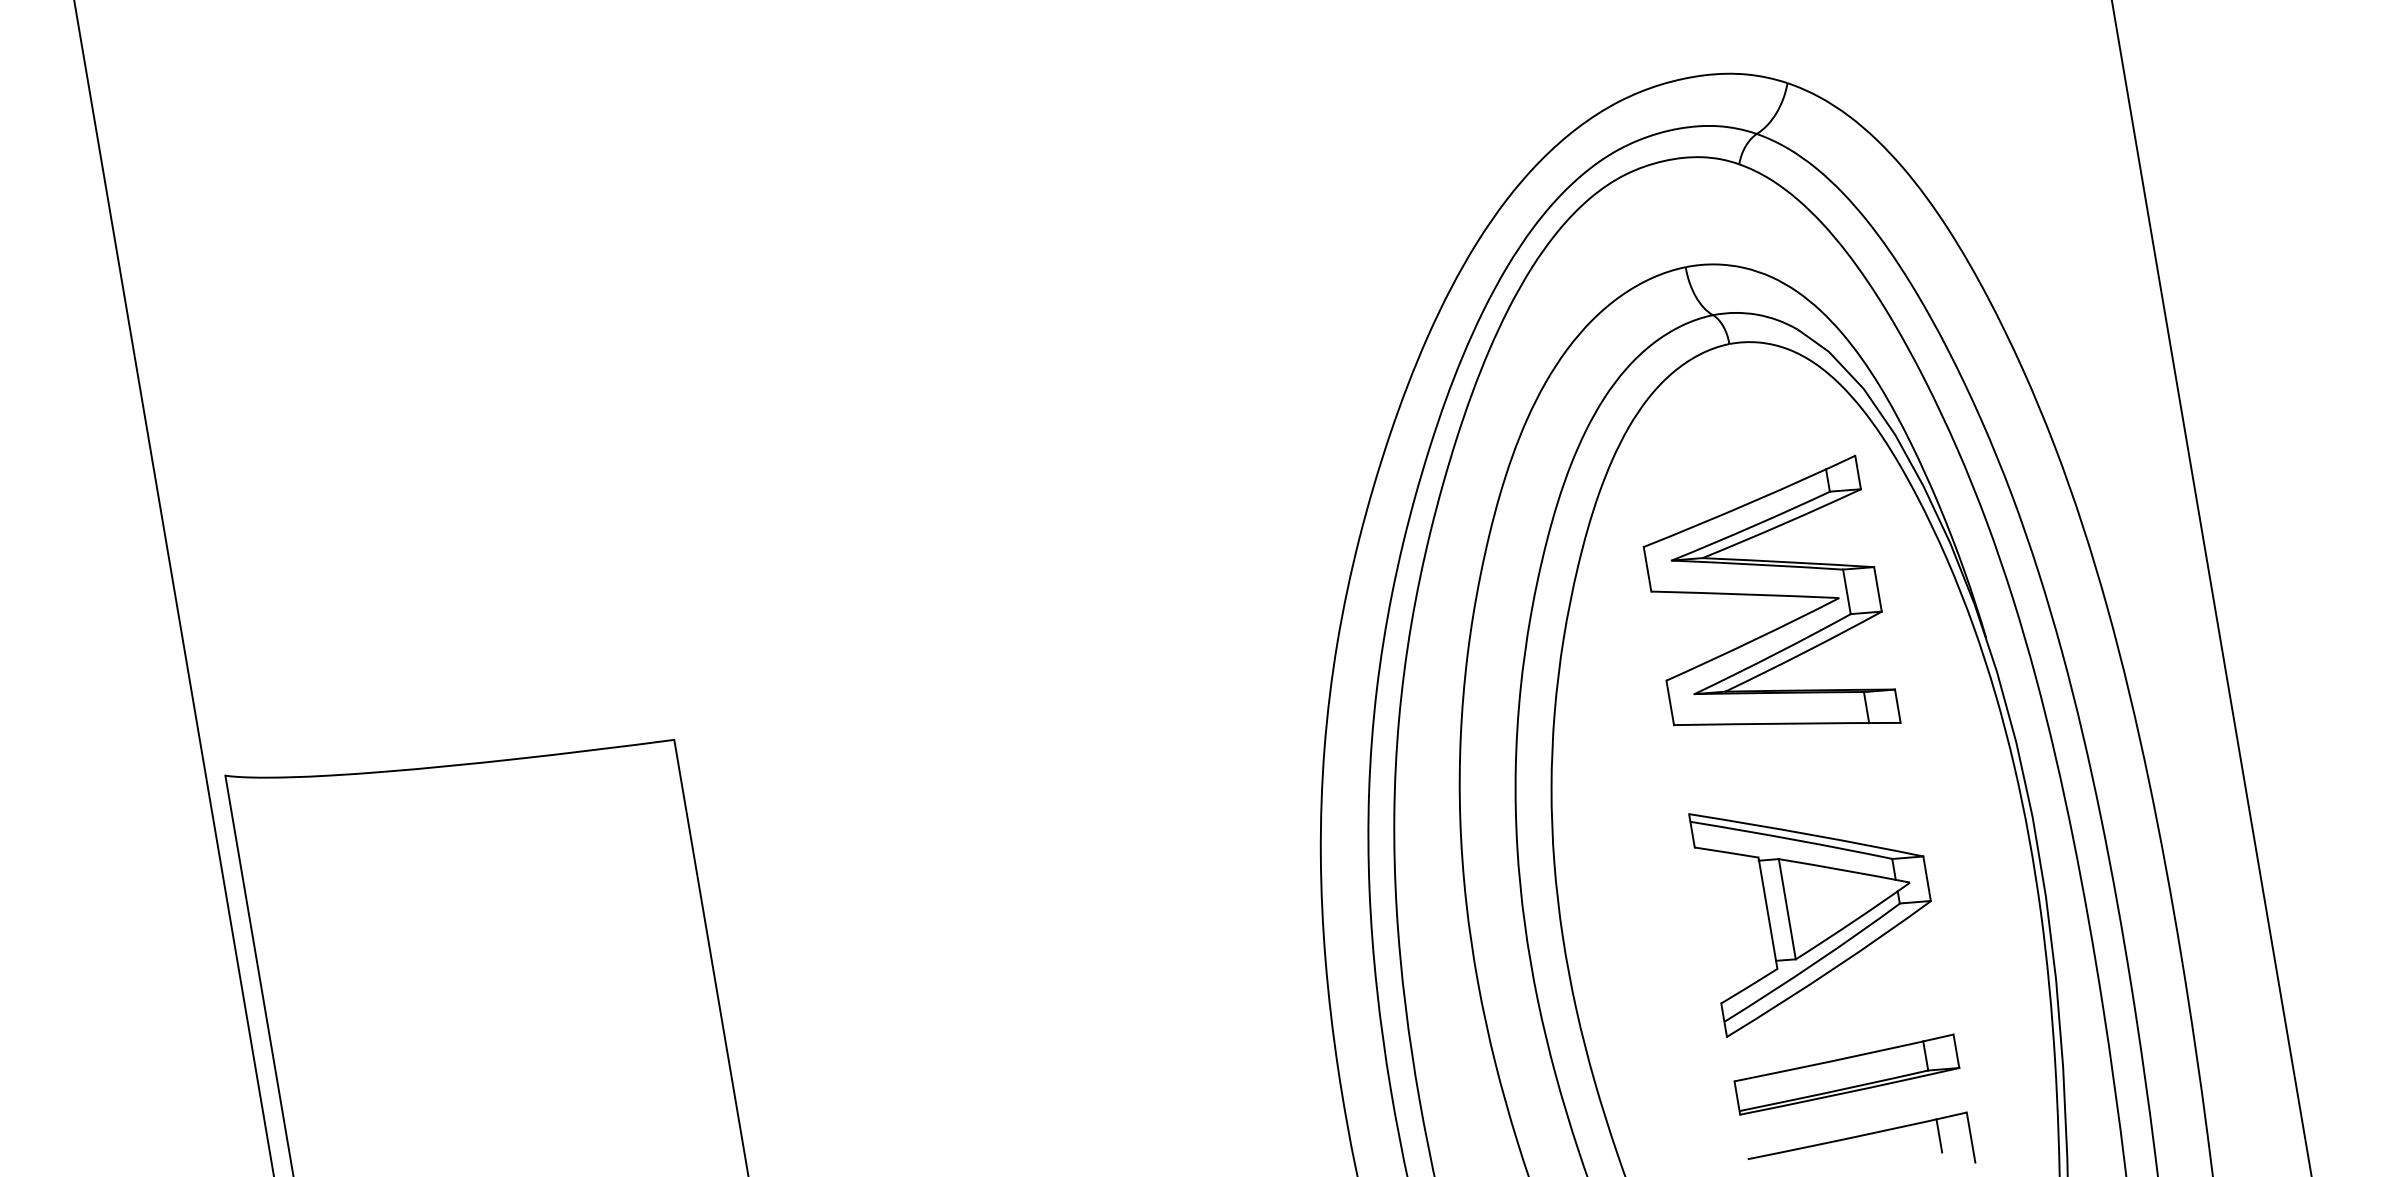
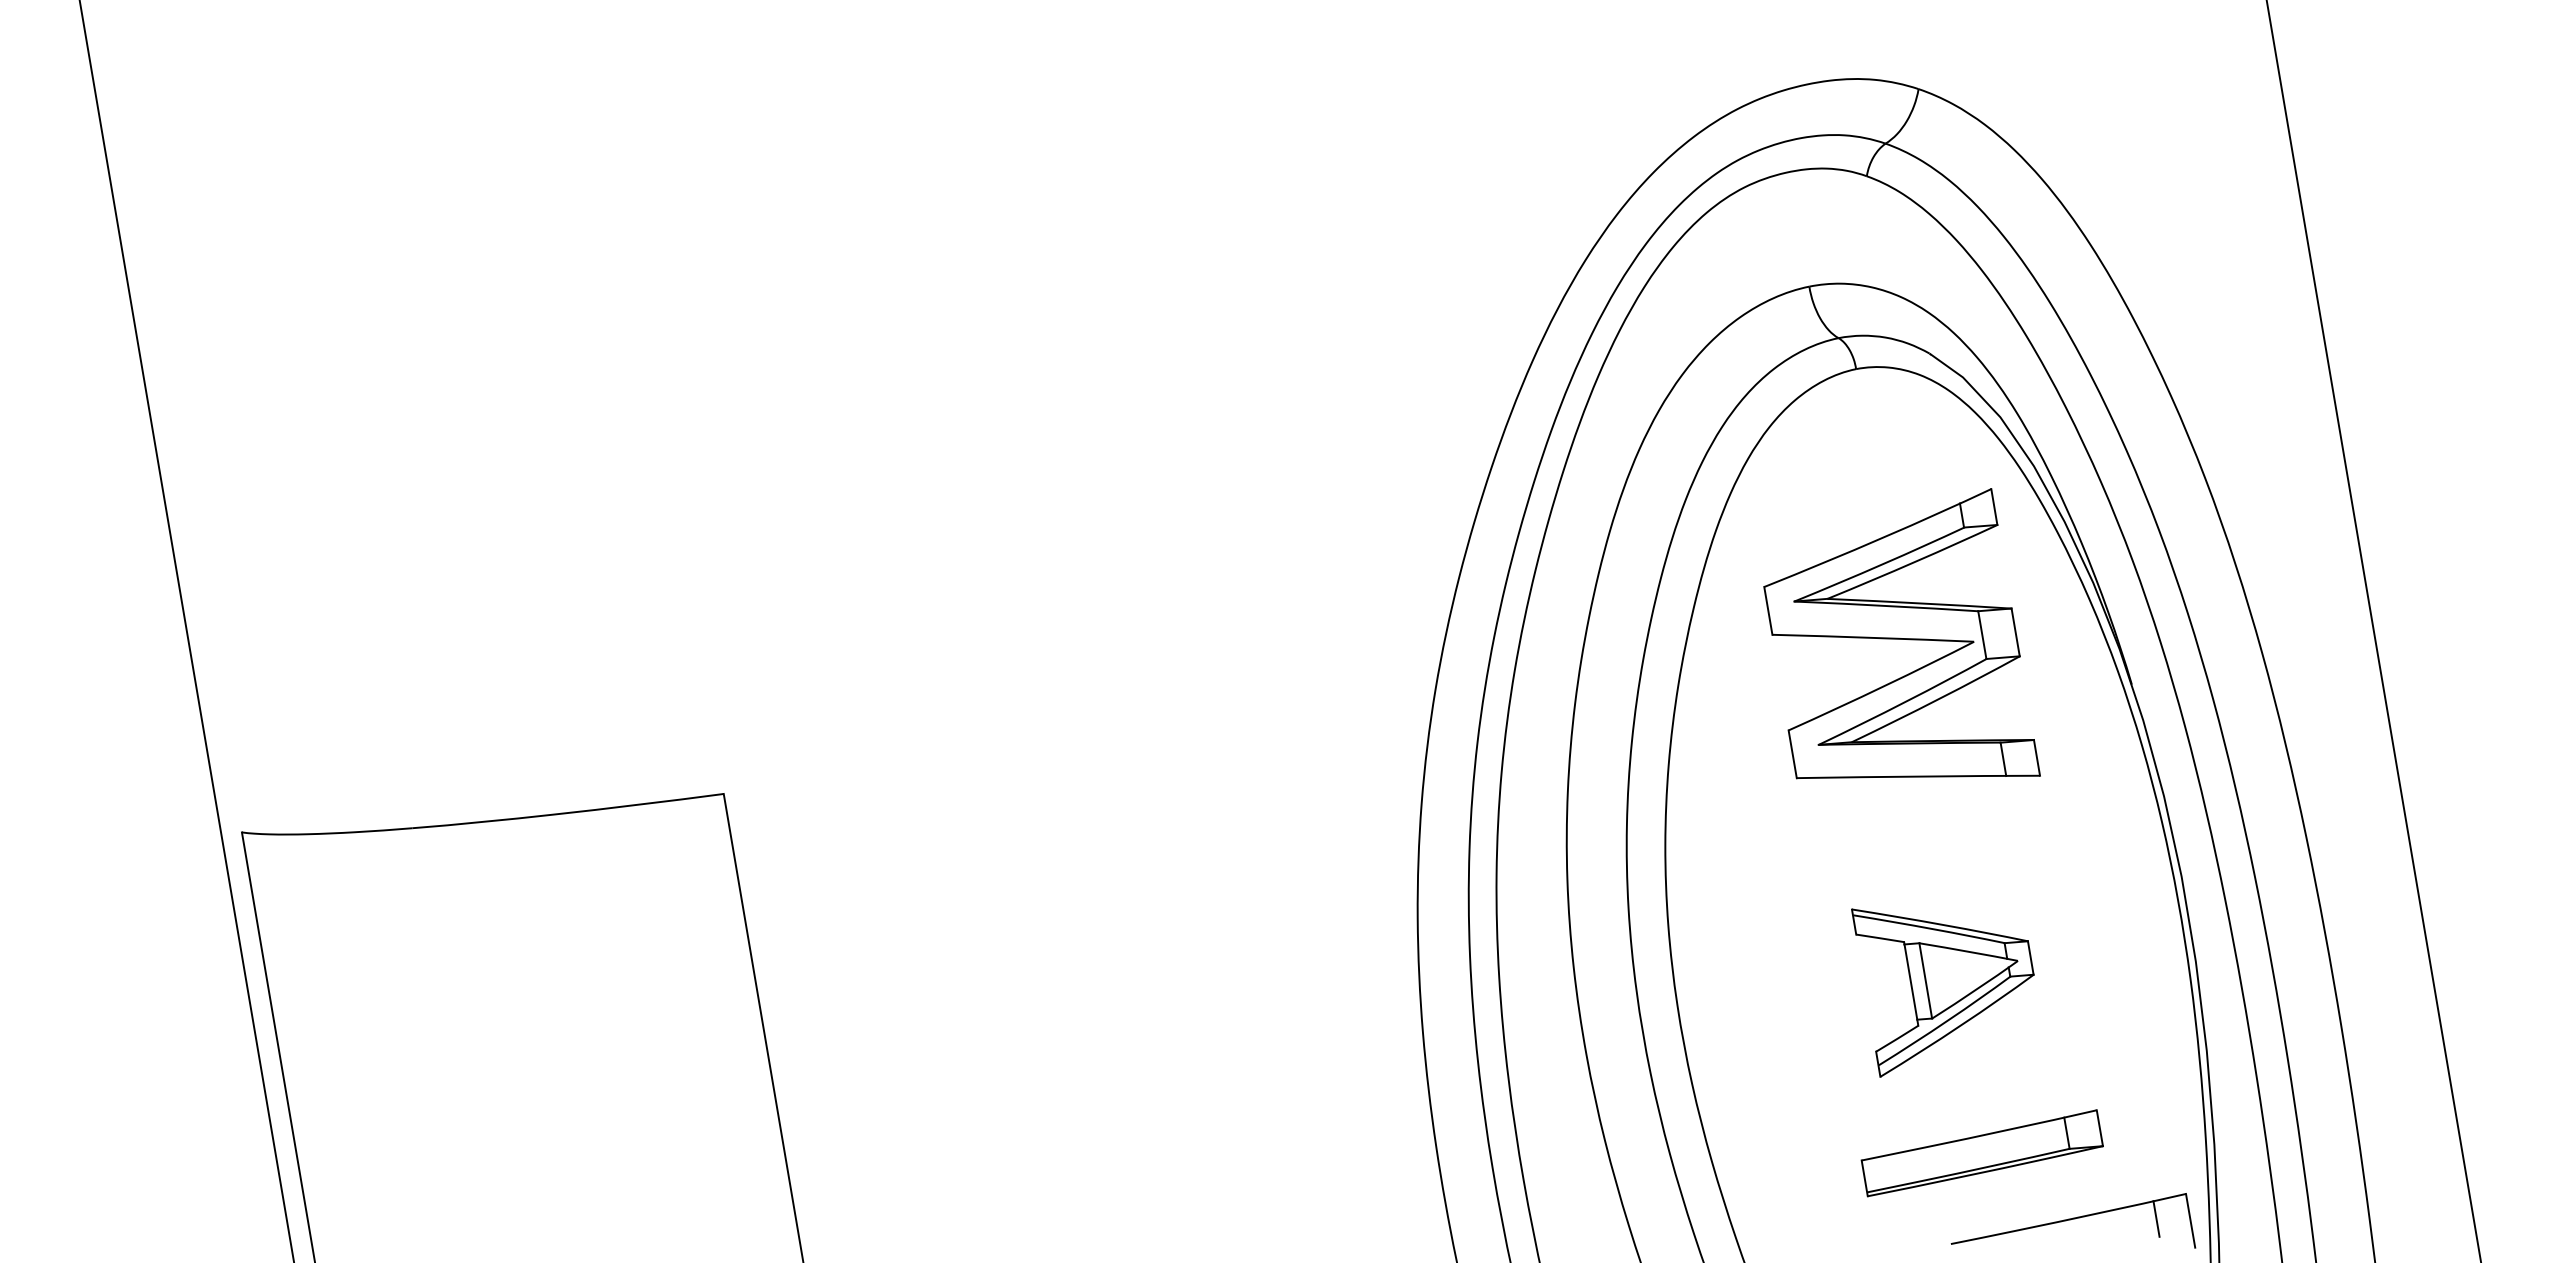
part: (1809, 924) -> (1942, 992), size x0.7
part: (1861, 1137) -> (2073, 1220), moved

